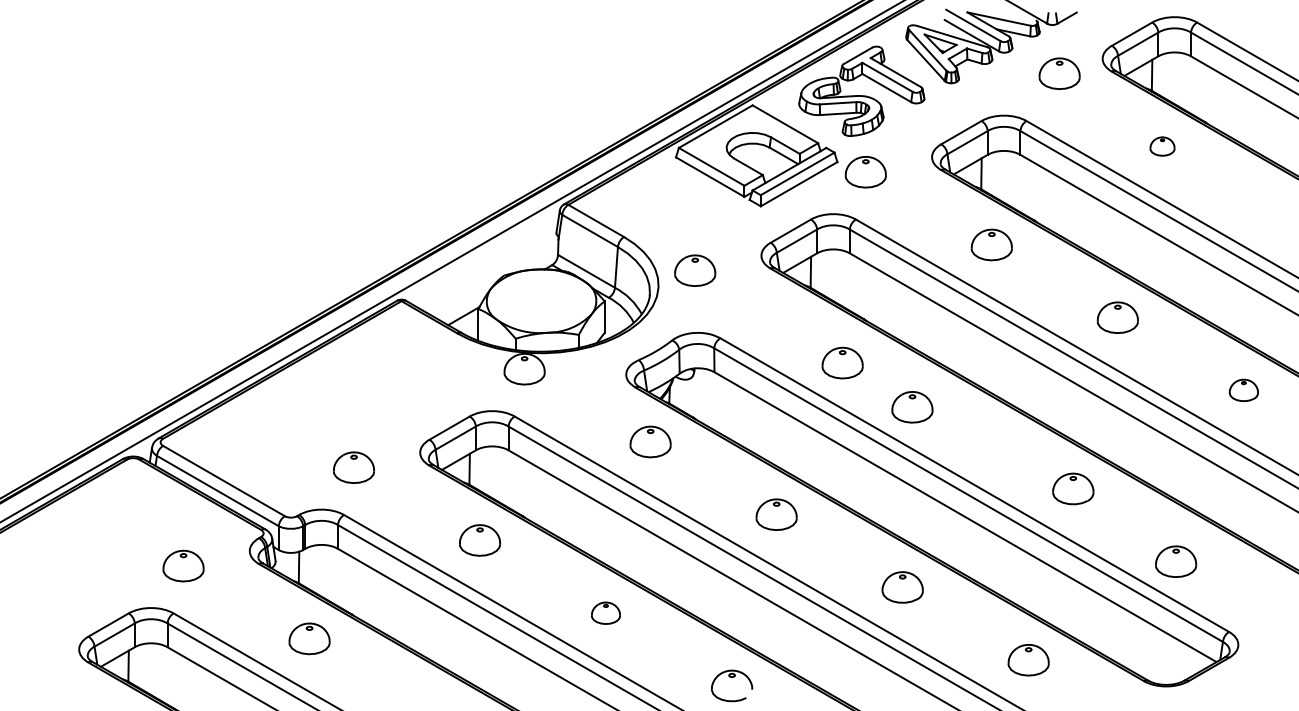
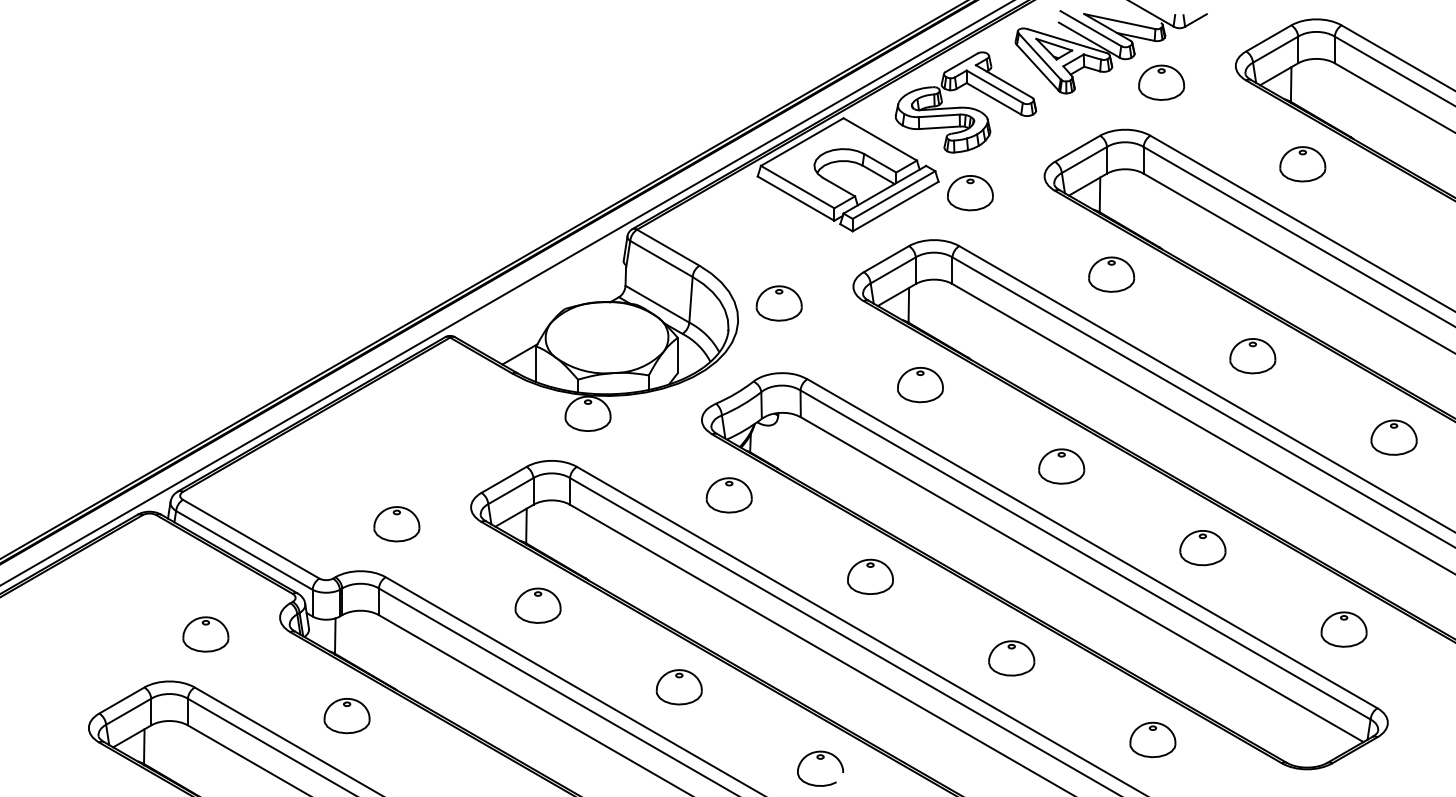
part: (1059, 73) -> (1161, 82), moved
part: (1162, 146) -> (1302, 164), size x1.67
part: (842, 363) -> (920, 385), moved
part: (1243, 390) -> (1393, 437), size x1.43
part: (912, 407) -> (1061, 466), moved
part: (1175, 561) -> (1343, 629), moved
part: (605, 613) -> (678, 687), size x1.43

